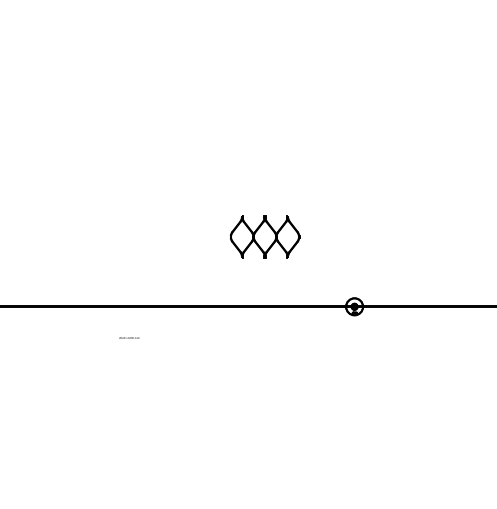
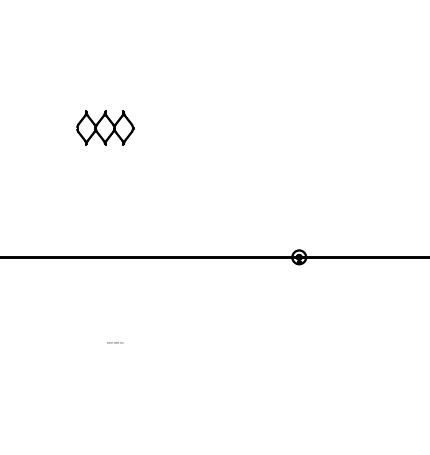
part: (265, 235) -> (105, 127), moved
text: (129, 337) -> (115, 342), moved

